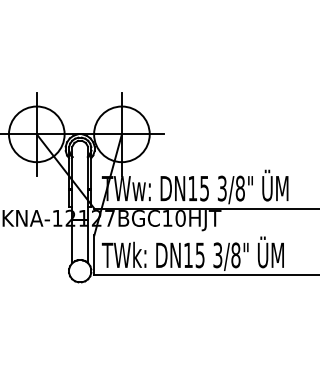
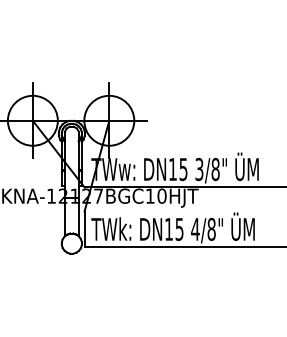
text: (217, 254) -> (195, 228), 3/8" -> 4/8"

